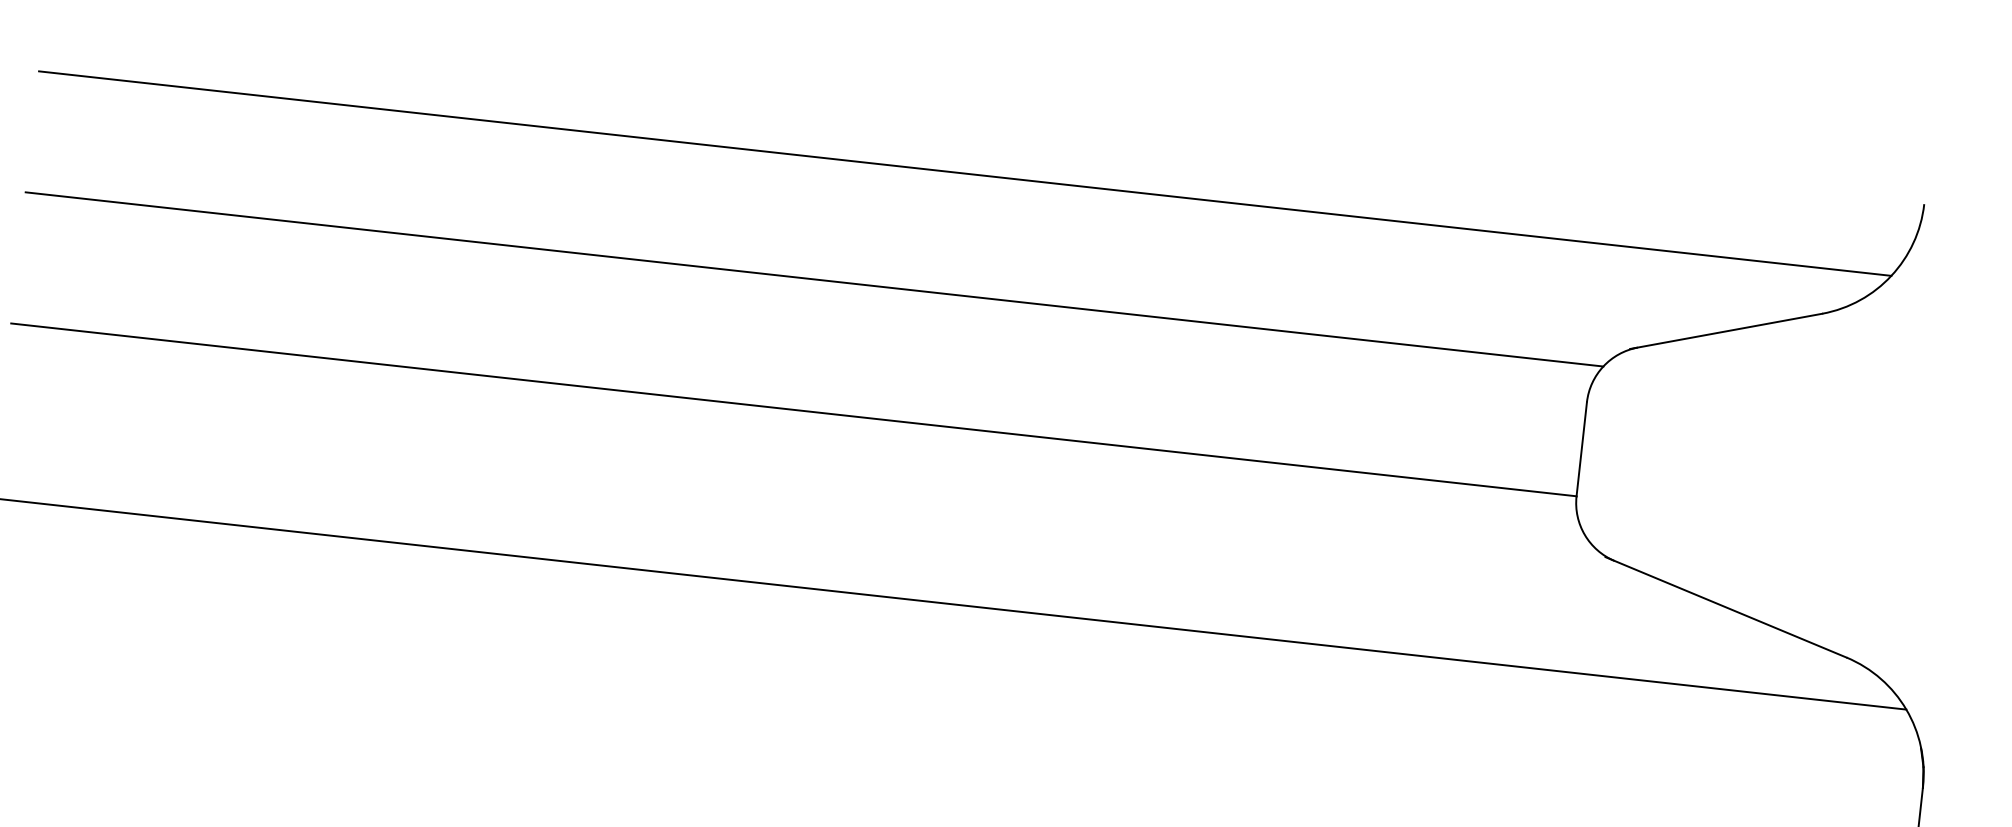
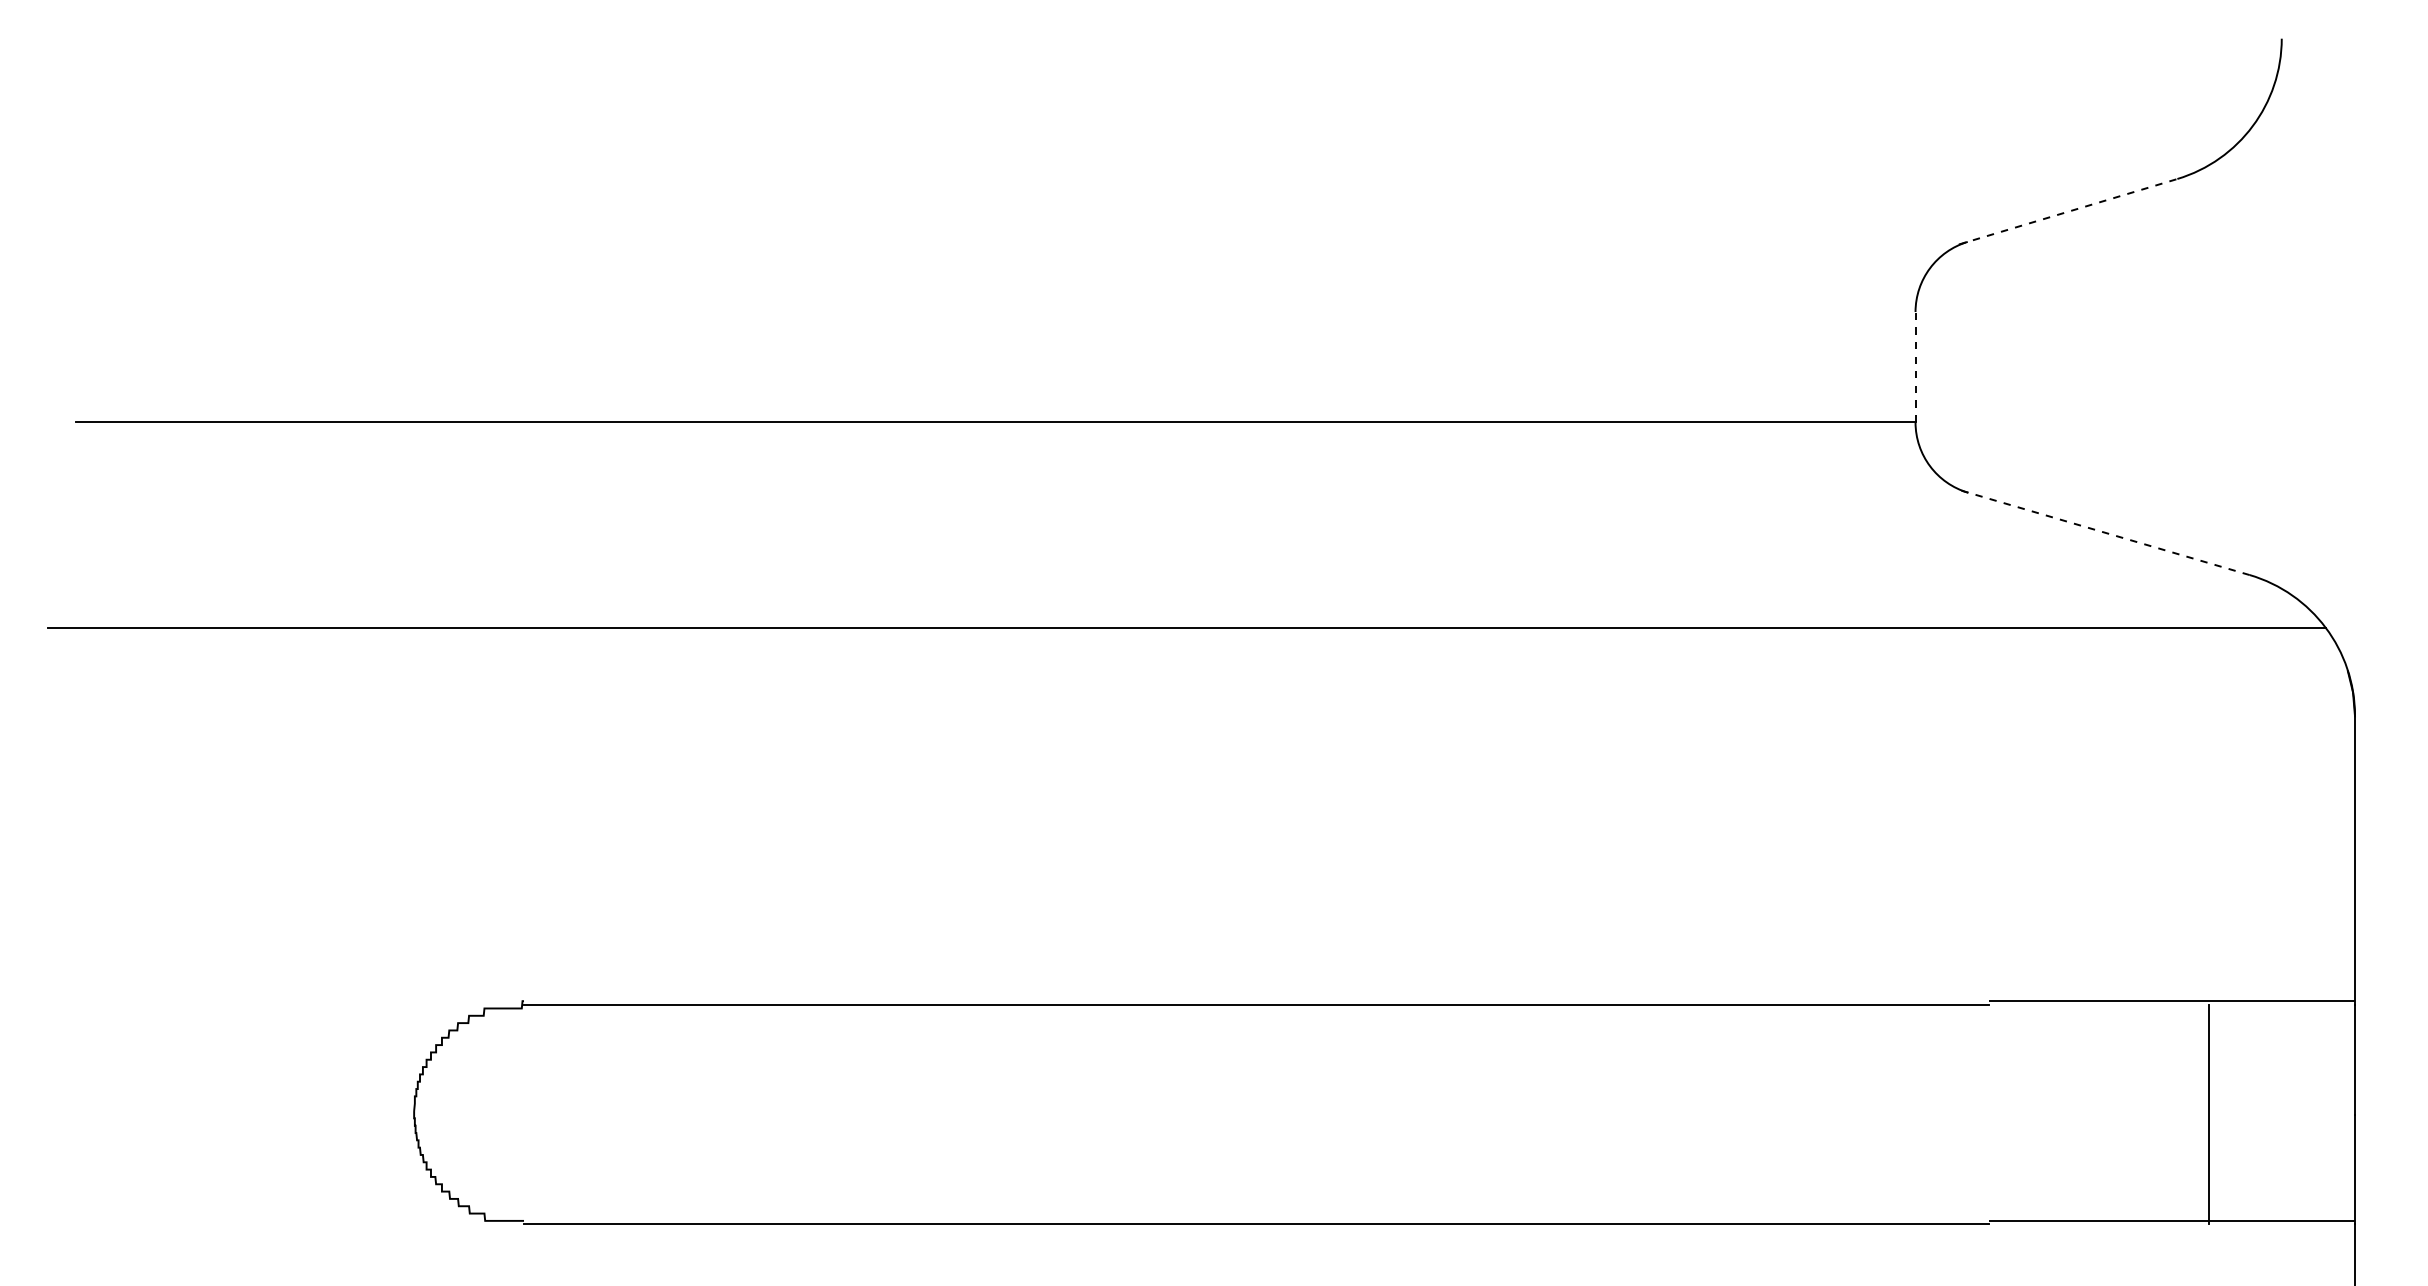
line: (964, 173) -> (1163, 126), removed
line: (814, 279) -> (1002, 268), removed
line: (1726, 331) -> (2068, 211), solid -> dashed
line: (1581, 448) -> (1915, 366), solid -> dashed
line: (1725, 607) -> (2102, 532), solid -> dashed

